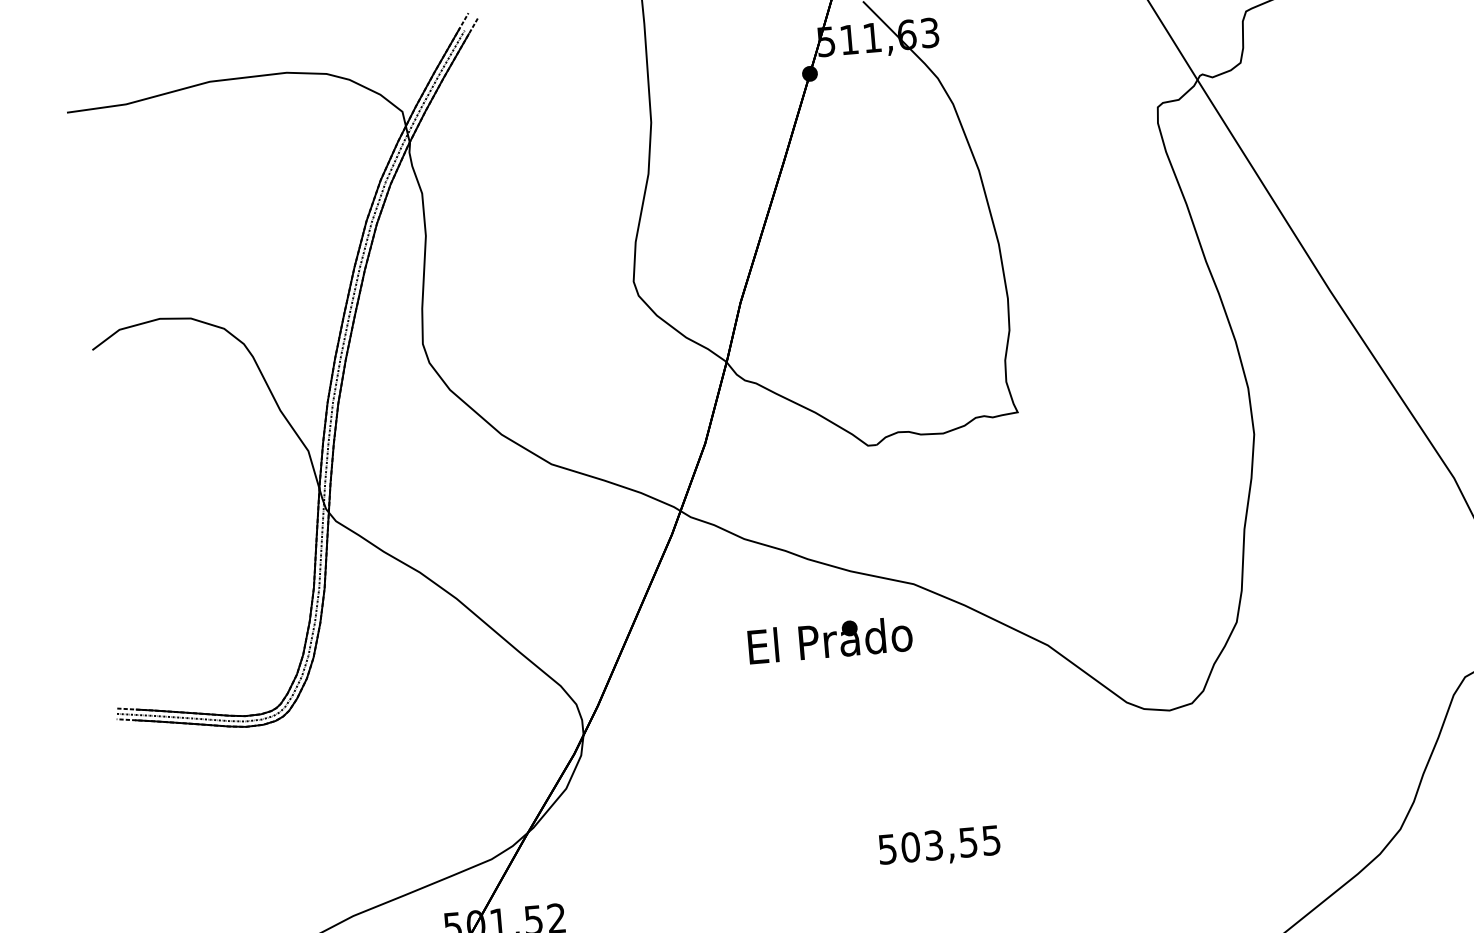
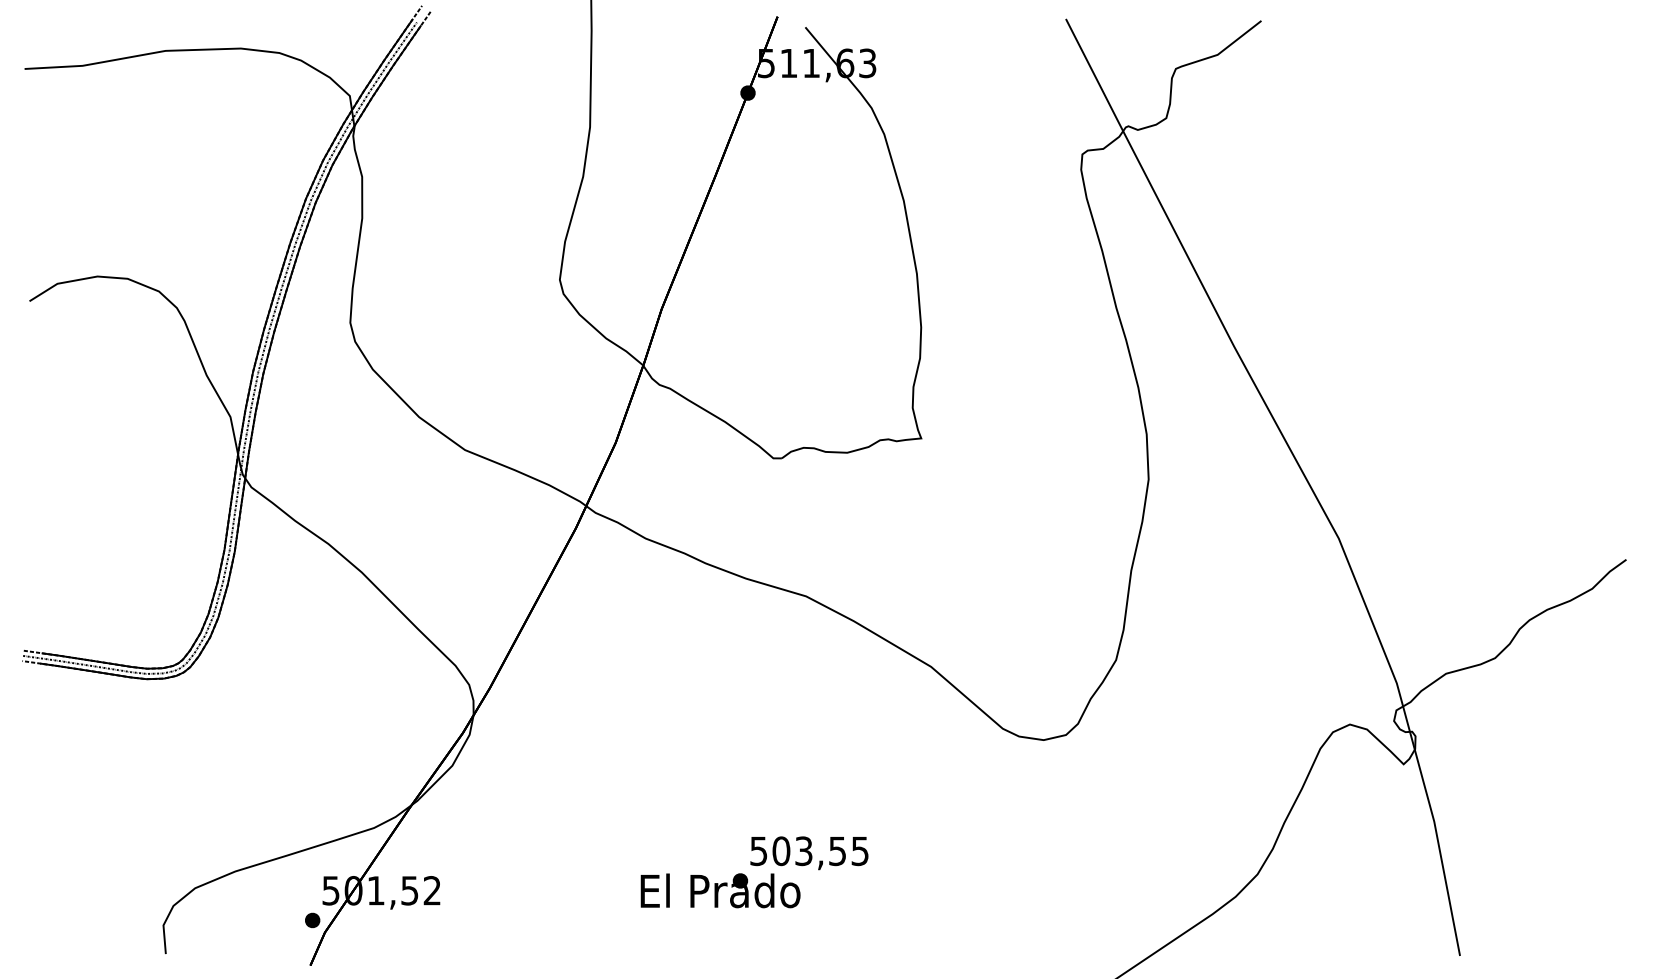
text: (830, 639) -> (720, 890), moved

